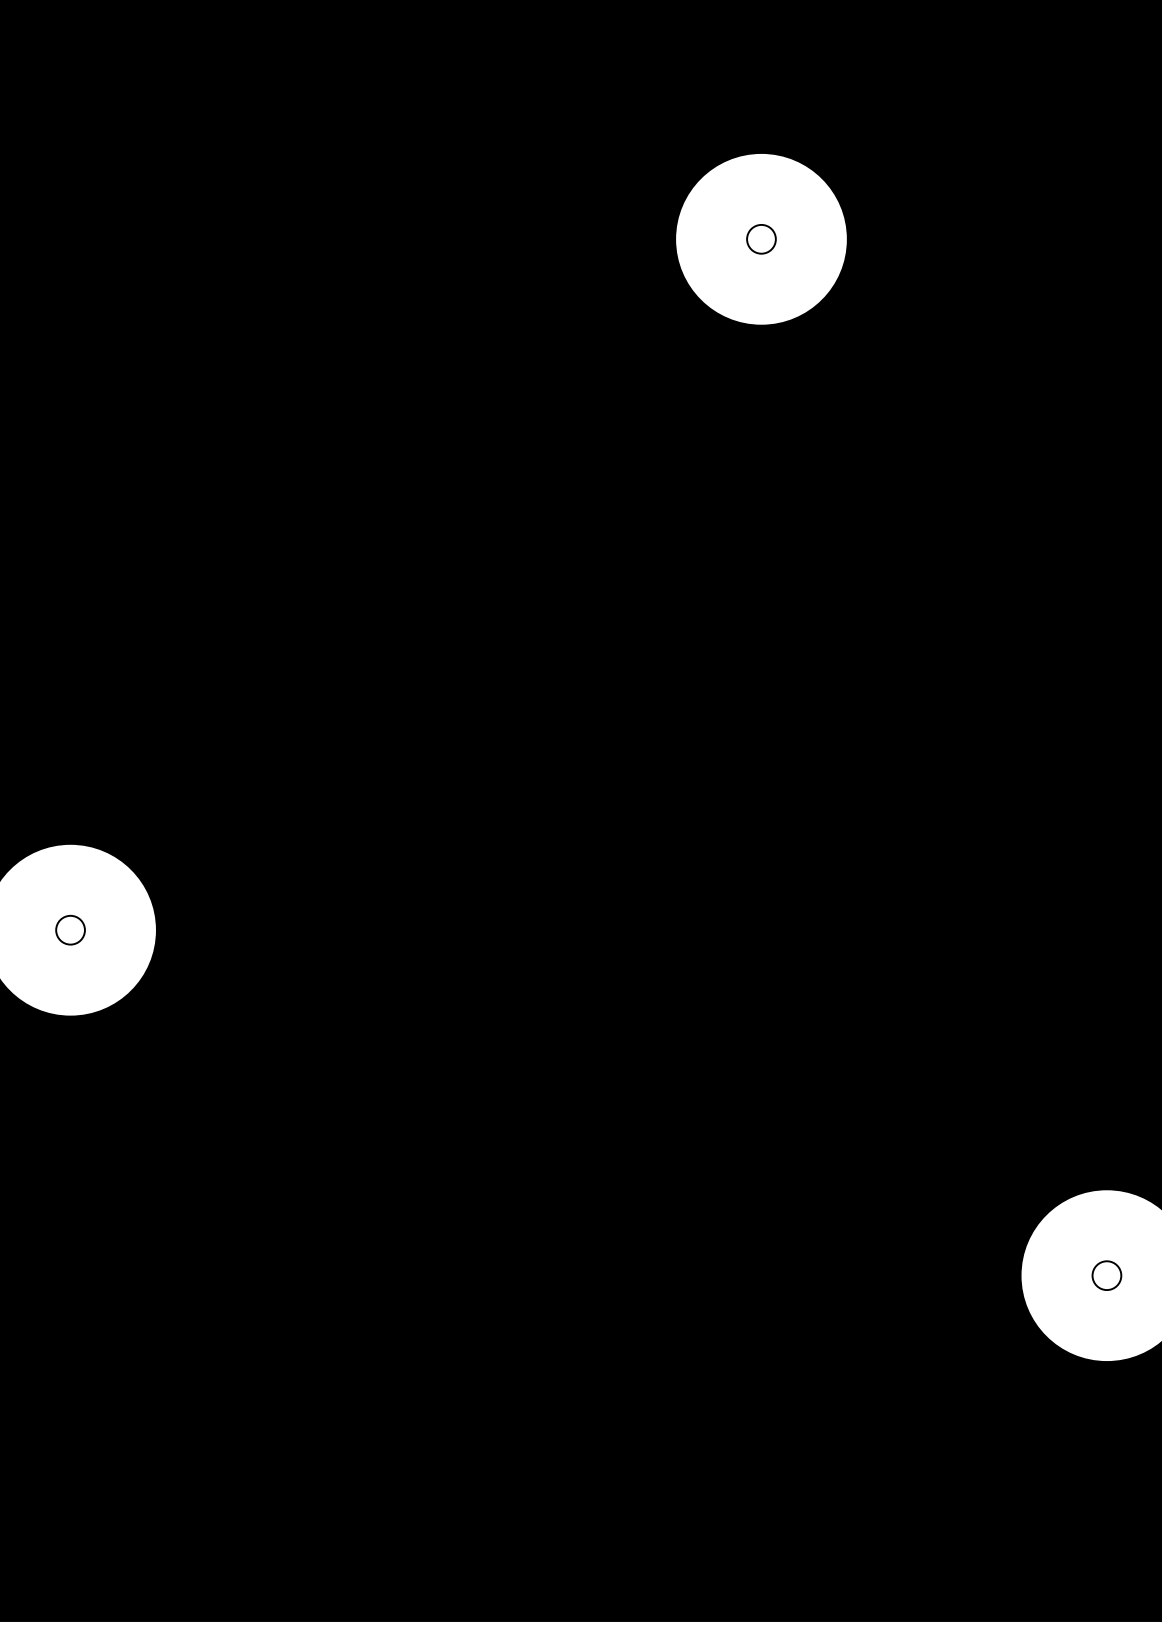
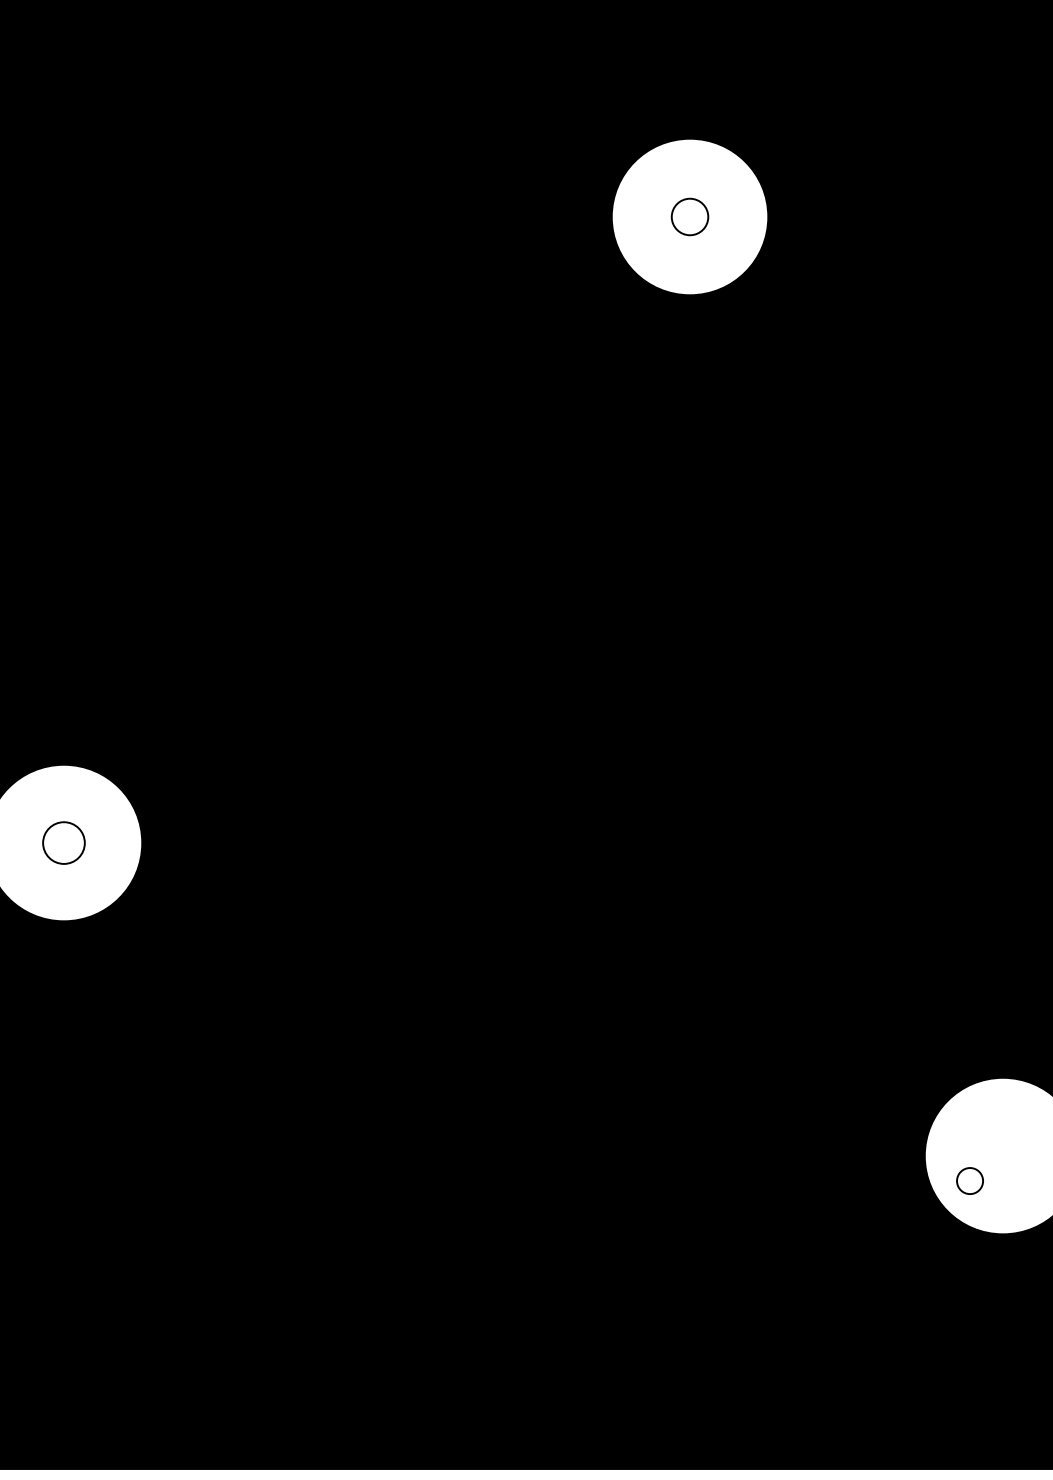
circle: (761, 238) -> (690, 216), size x1.4
circle: (70, 929) -> (63, 842), size x1.6
circle: (1106, 1275) -> (969, 1180), moved

